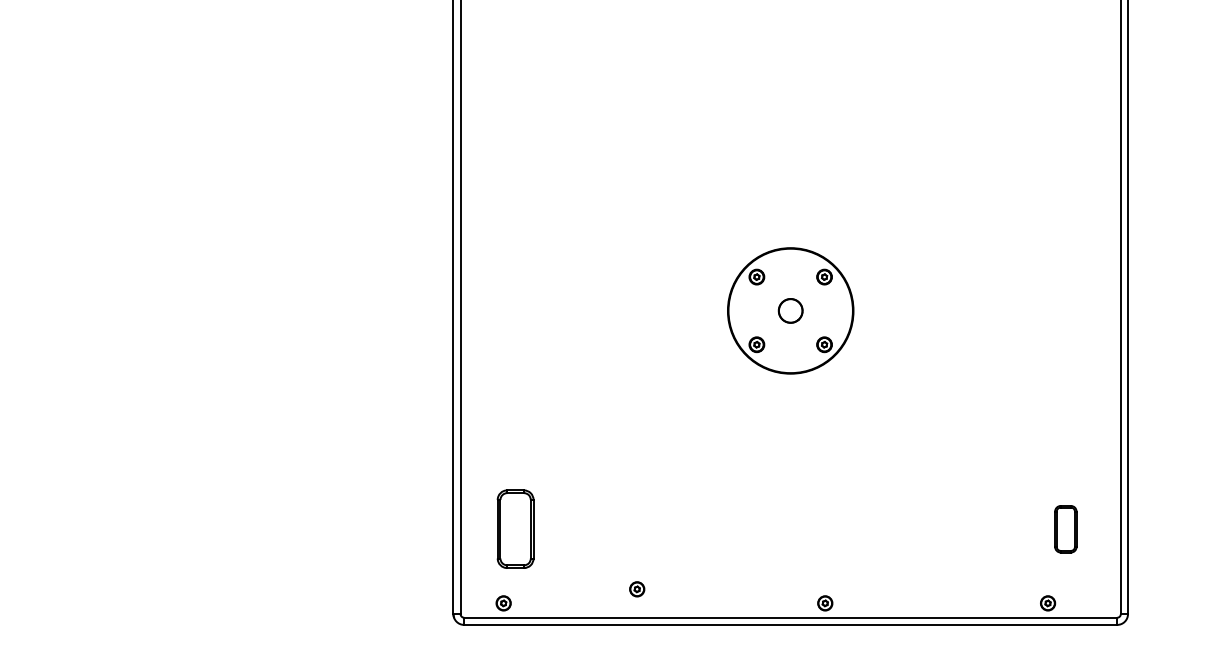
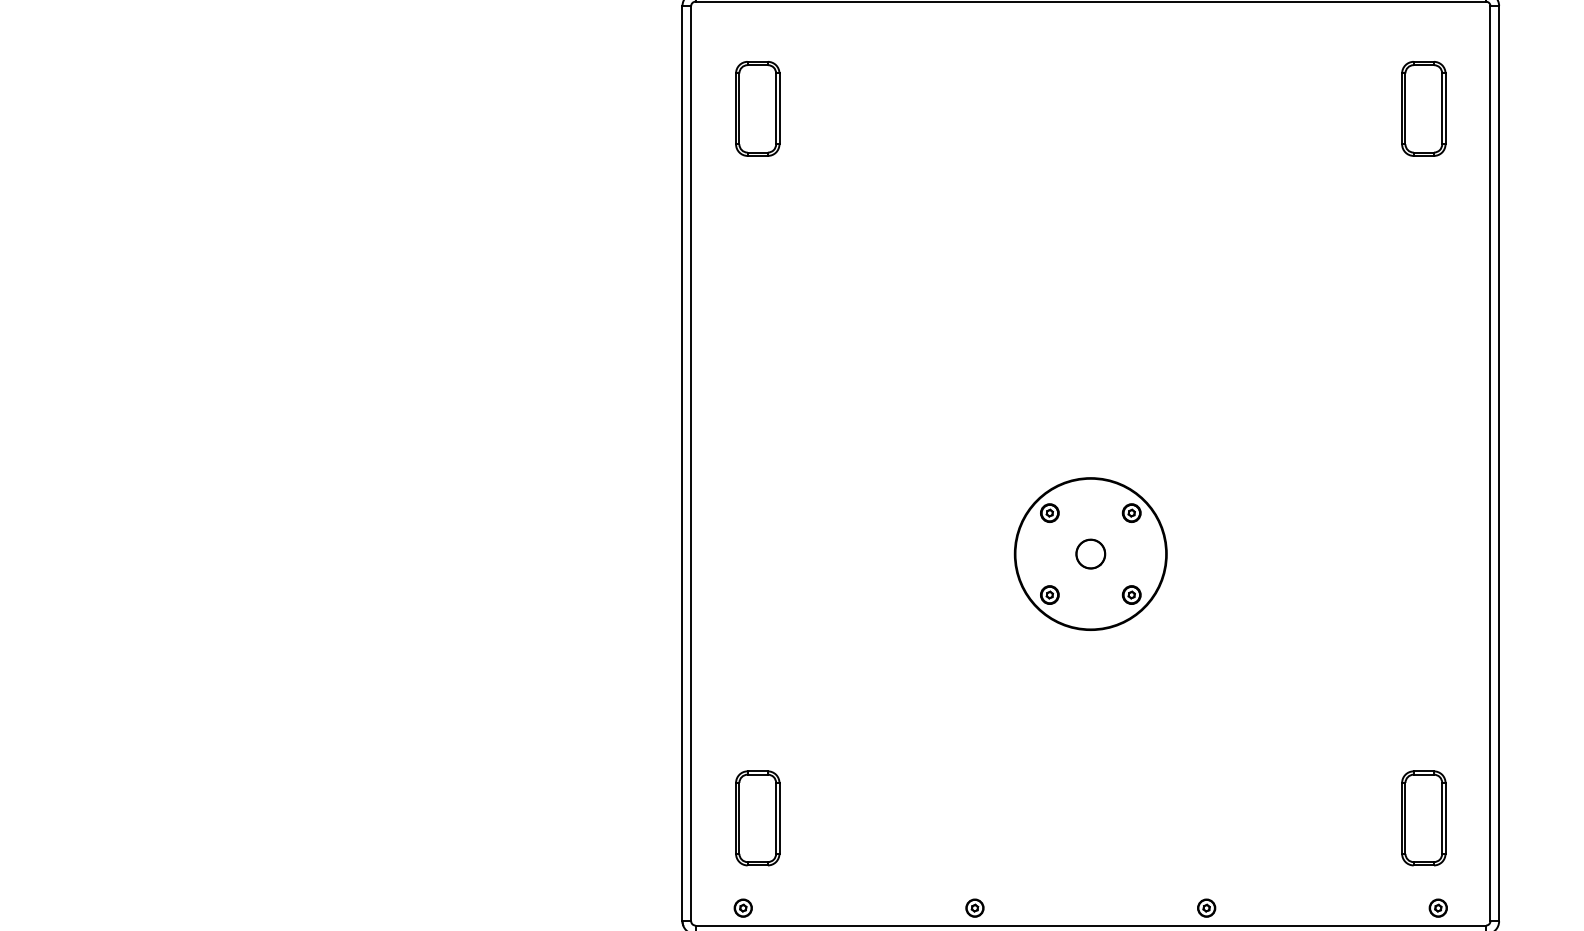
part: (1065, 529) -> (1423, 818), size x1.67
part: (636, 588) -> (974, 907), moved
part: (825, 602) -> (1206, 907), moved
part: (1047, 602) -> (1437, 907), moved

